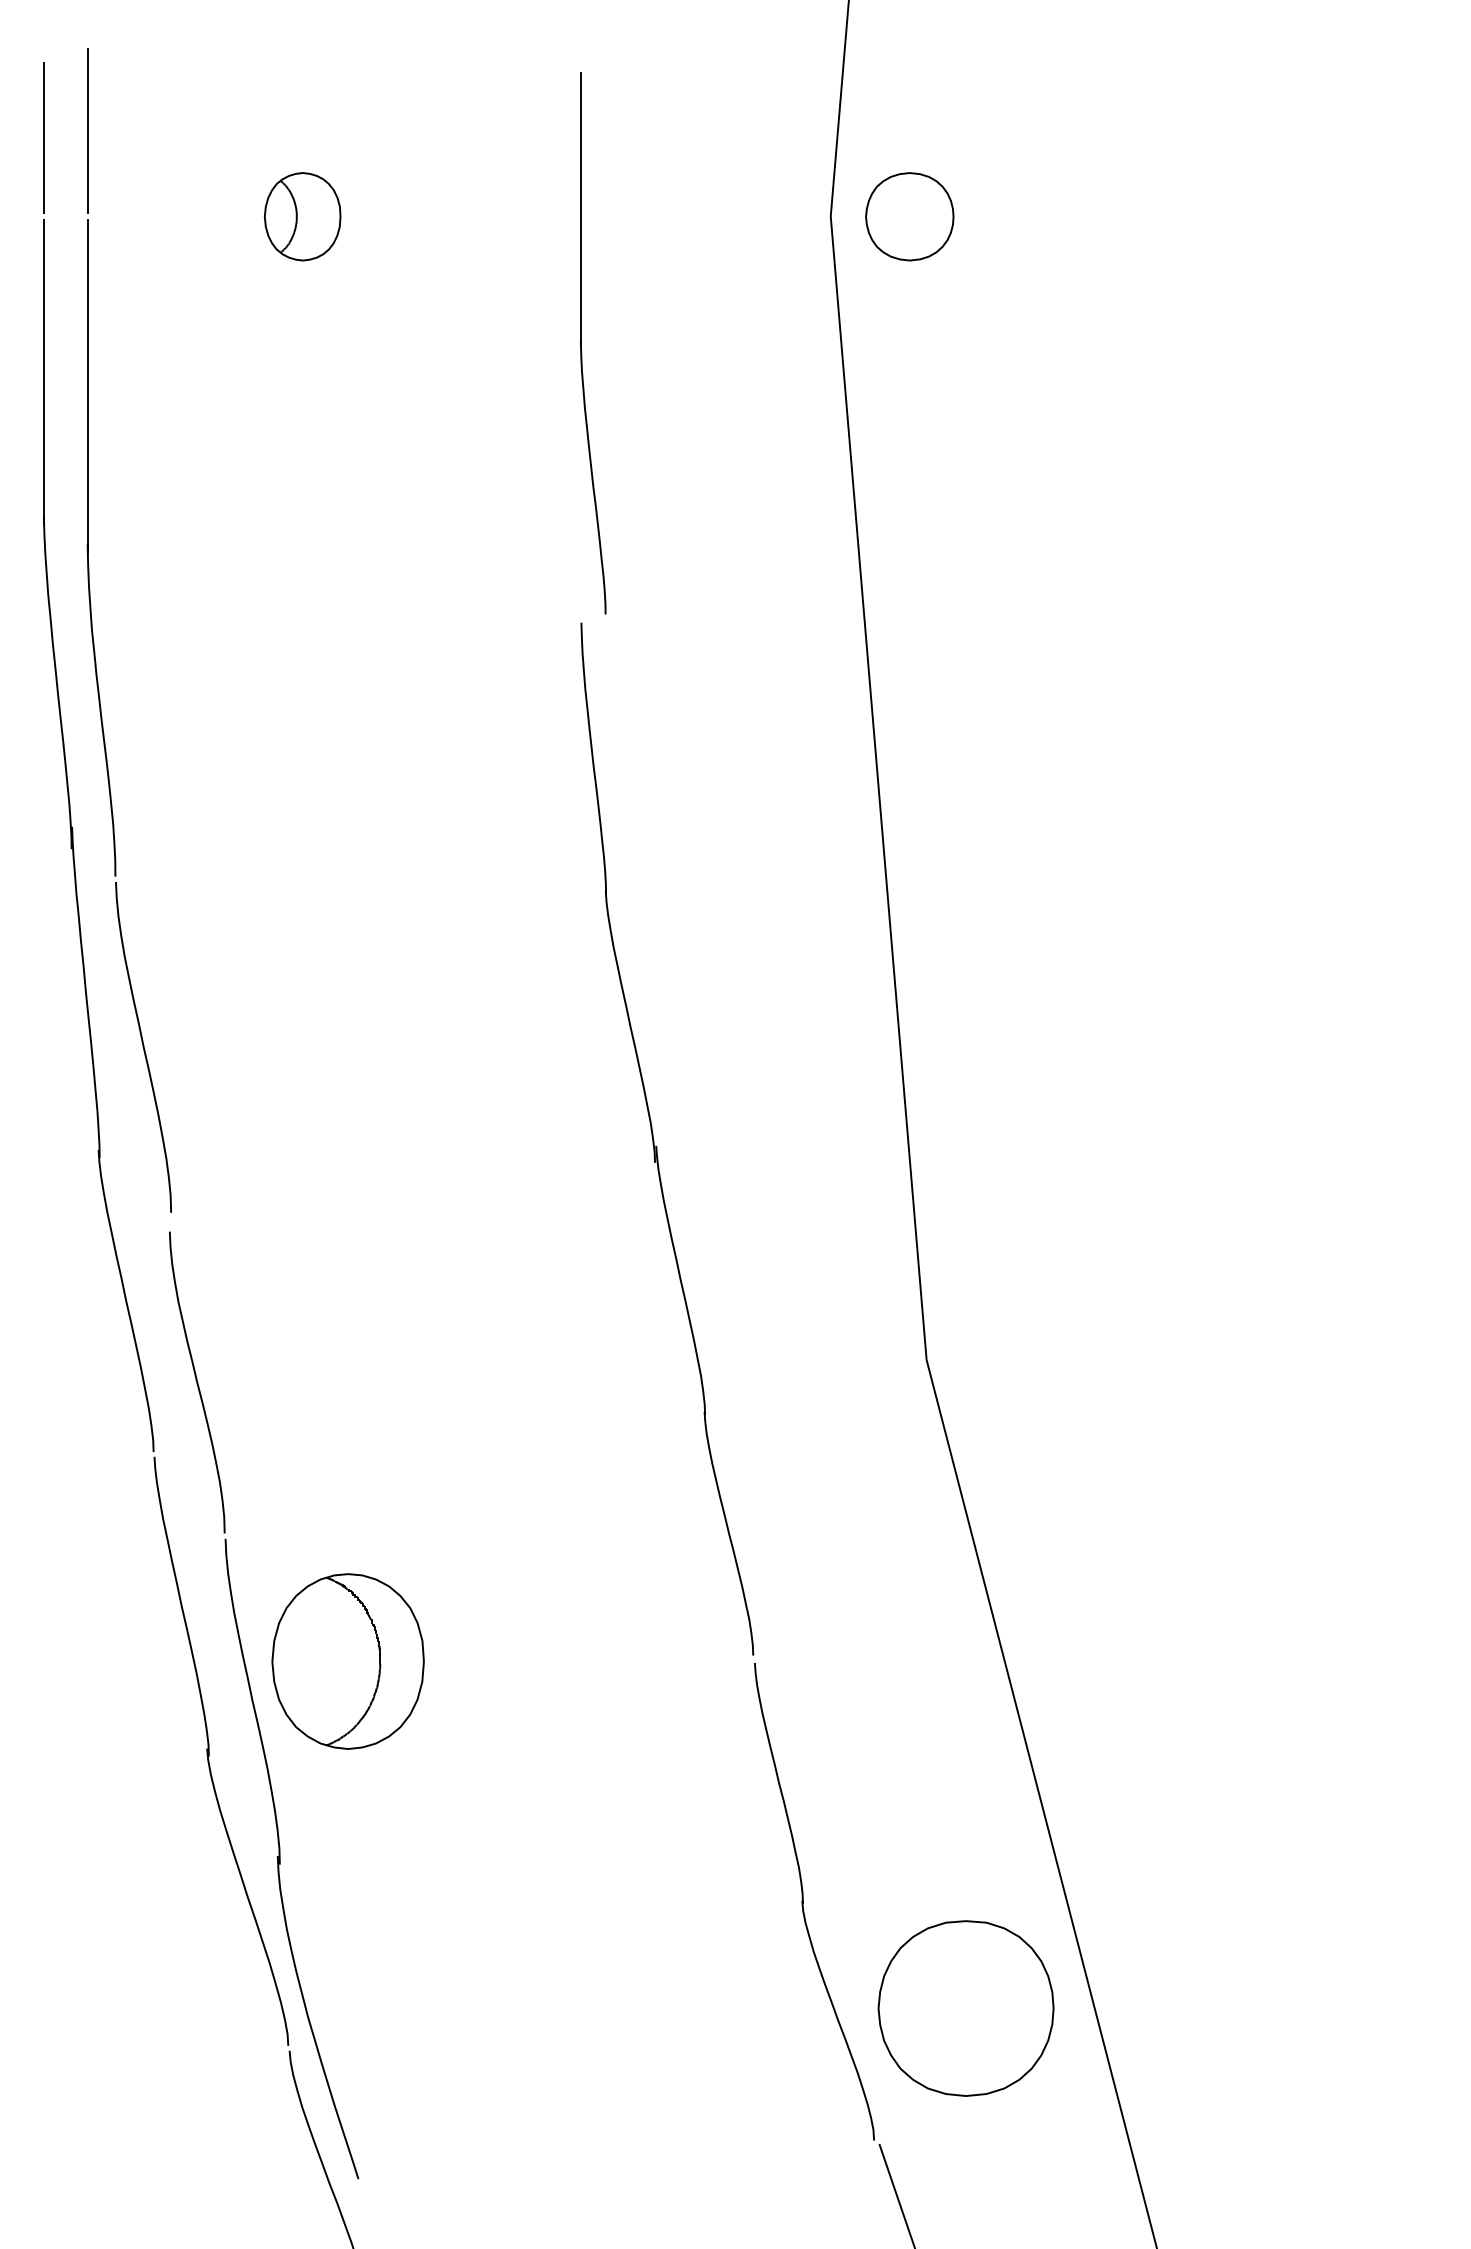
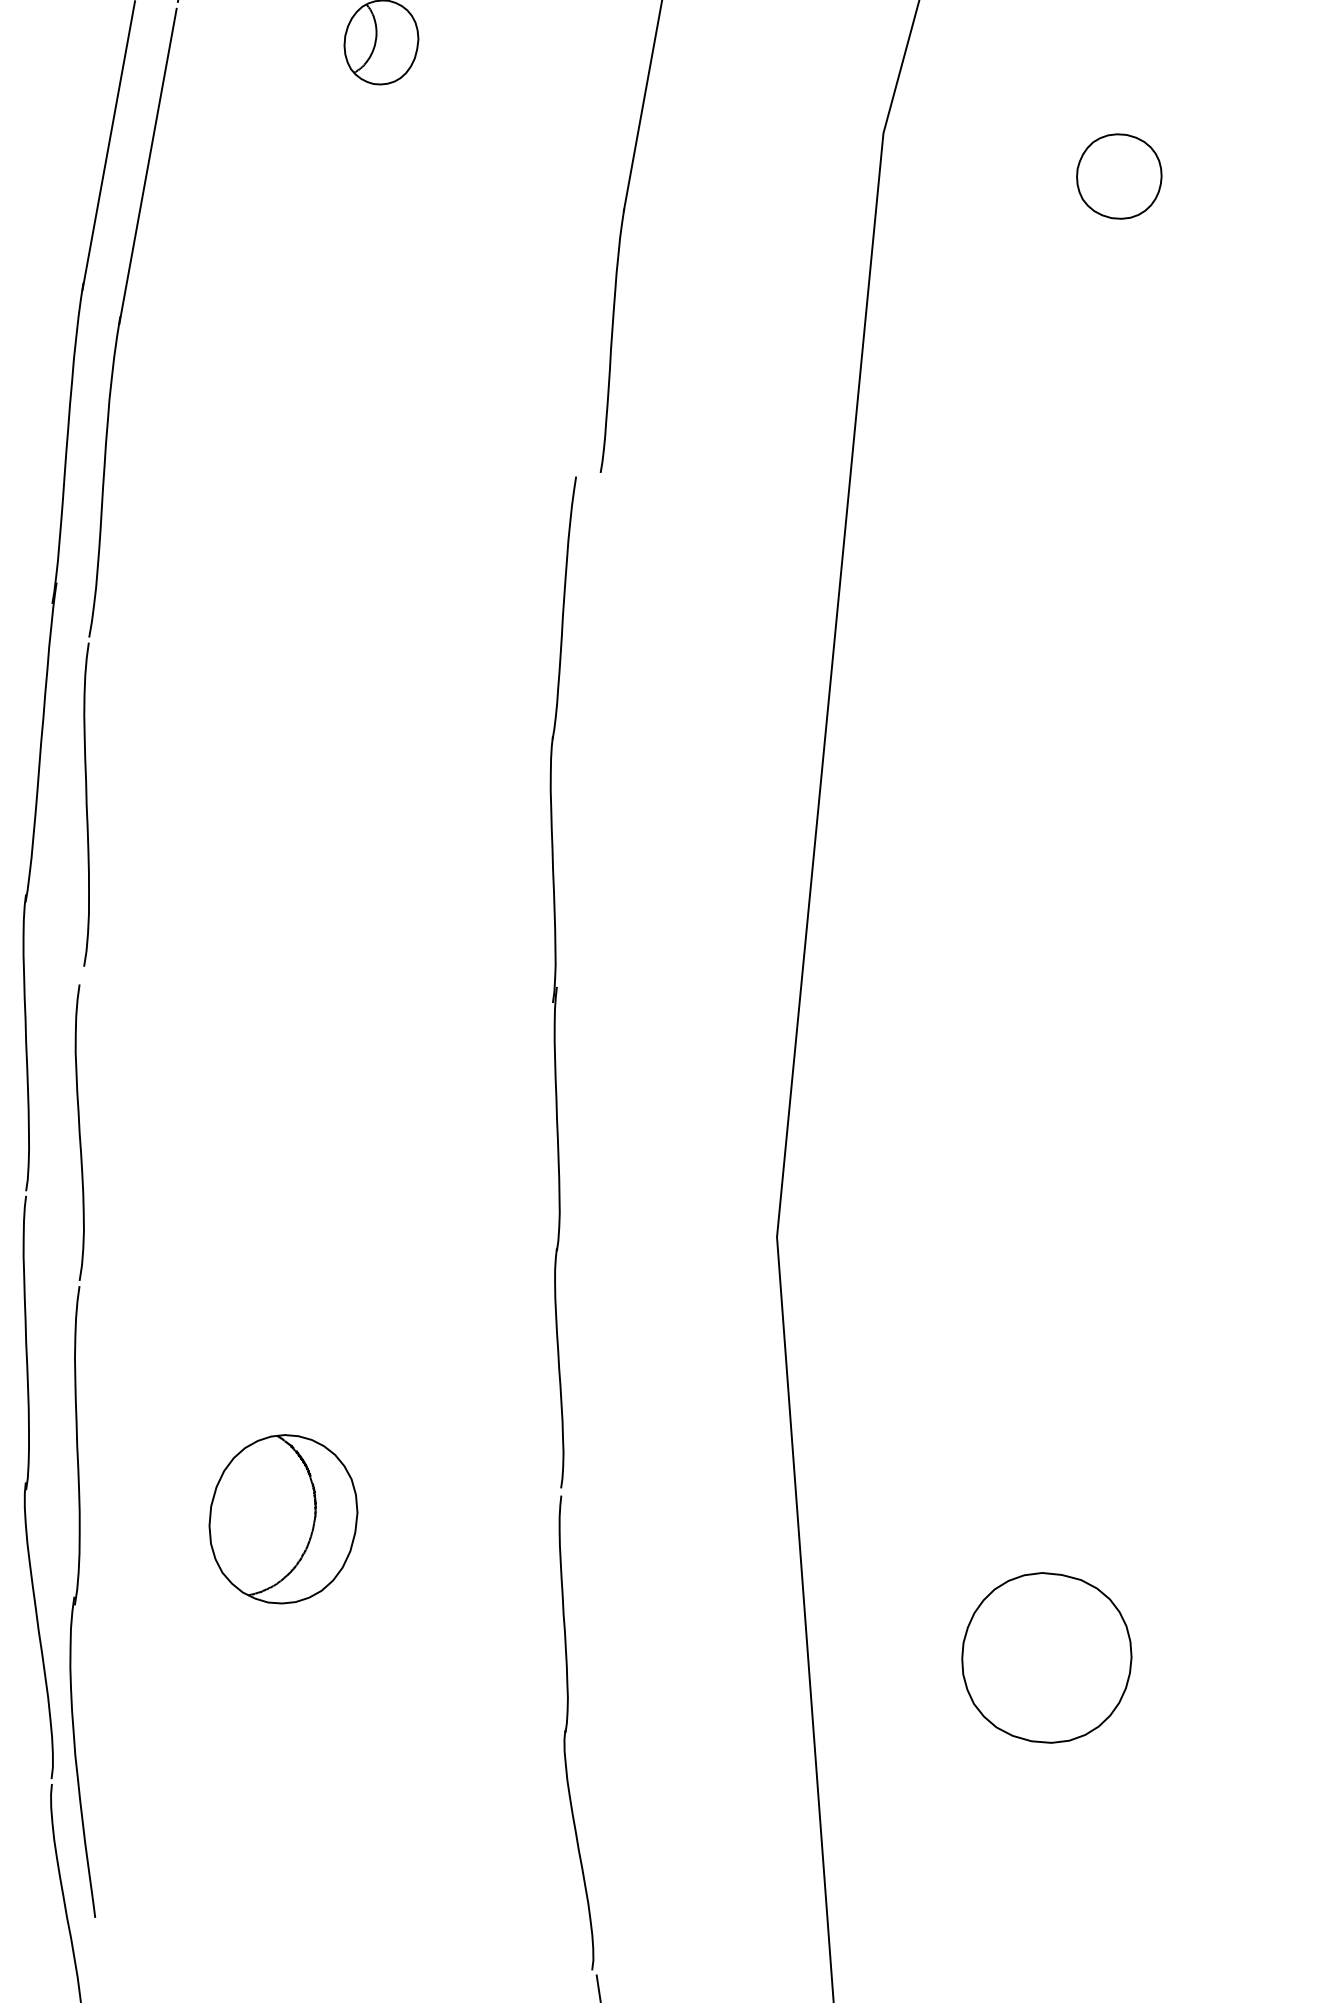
part: (909, 216) -> (1119, 176), moved
part: (347, 1661) -> (282, 1519), moved
part: (965, 2008) -> (1046, 1657), moved

